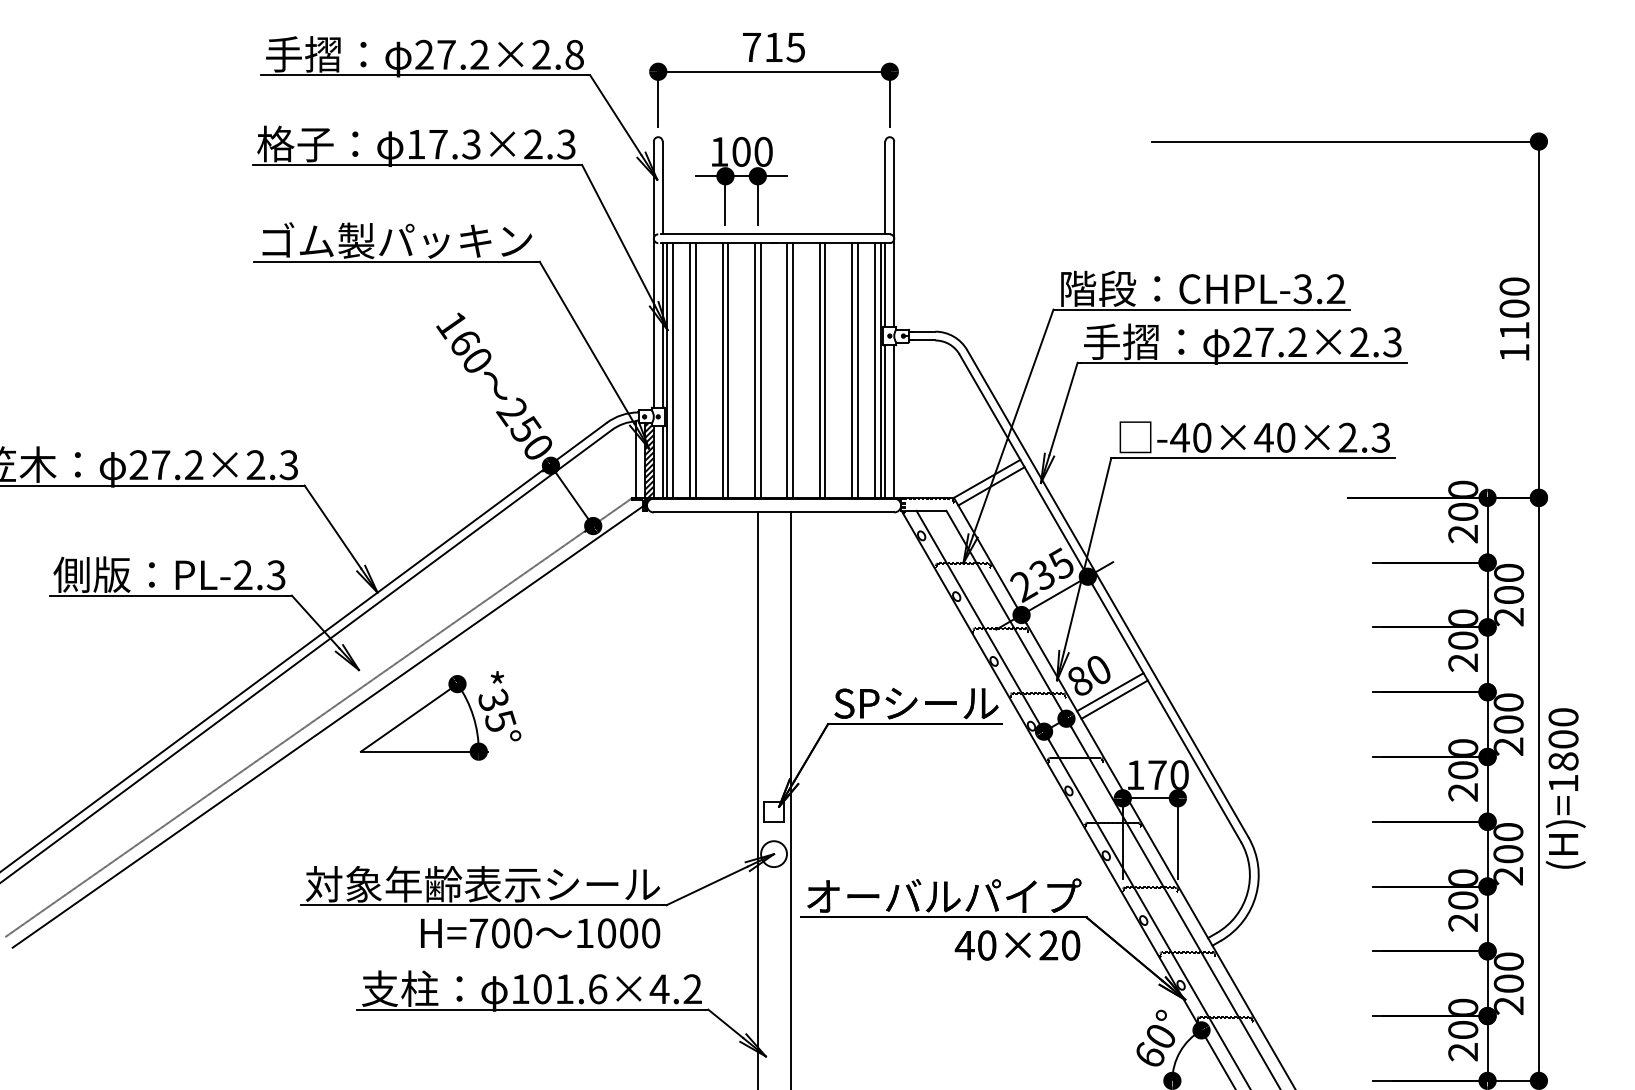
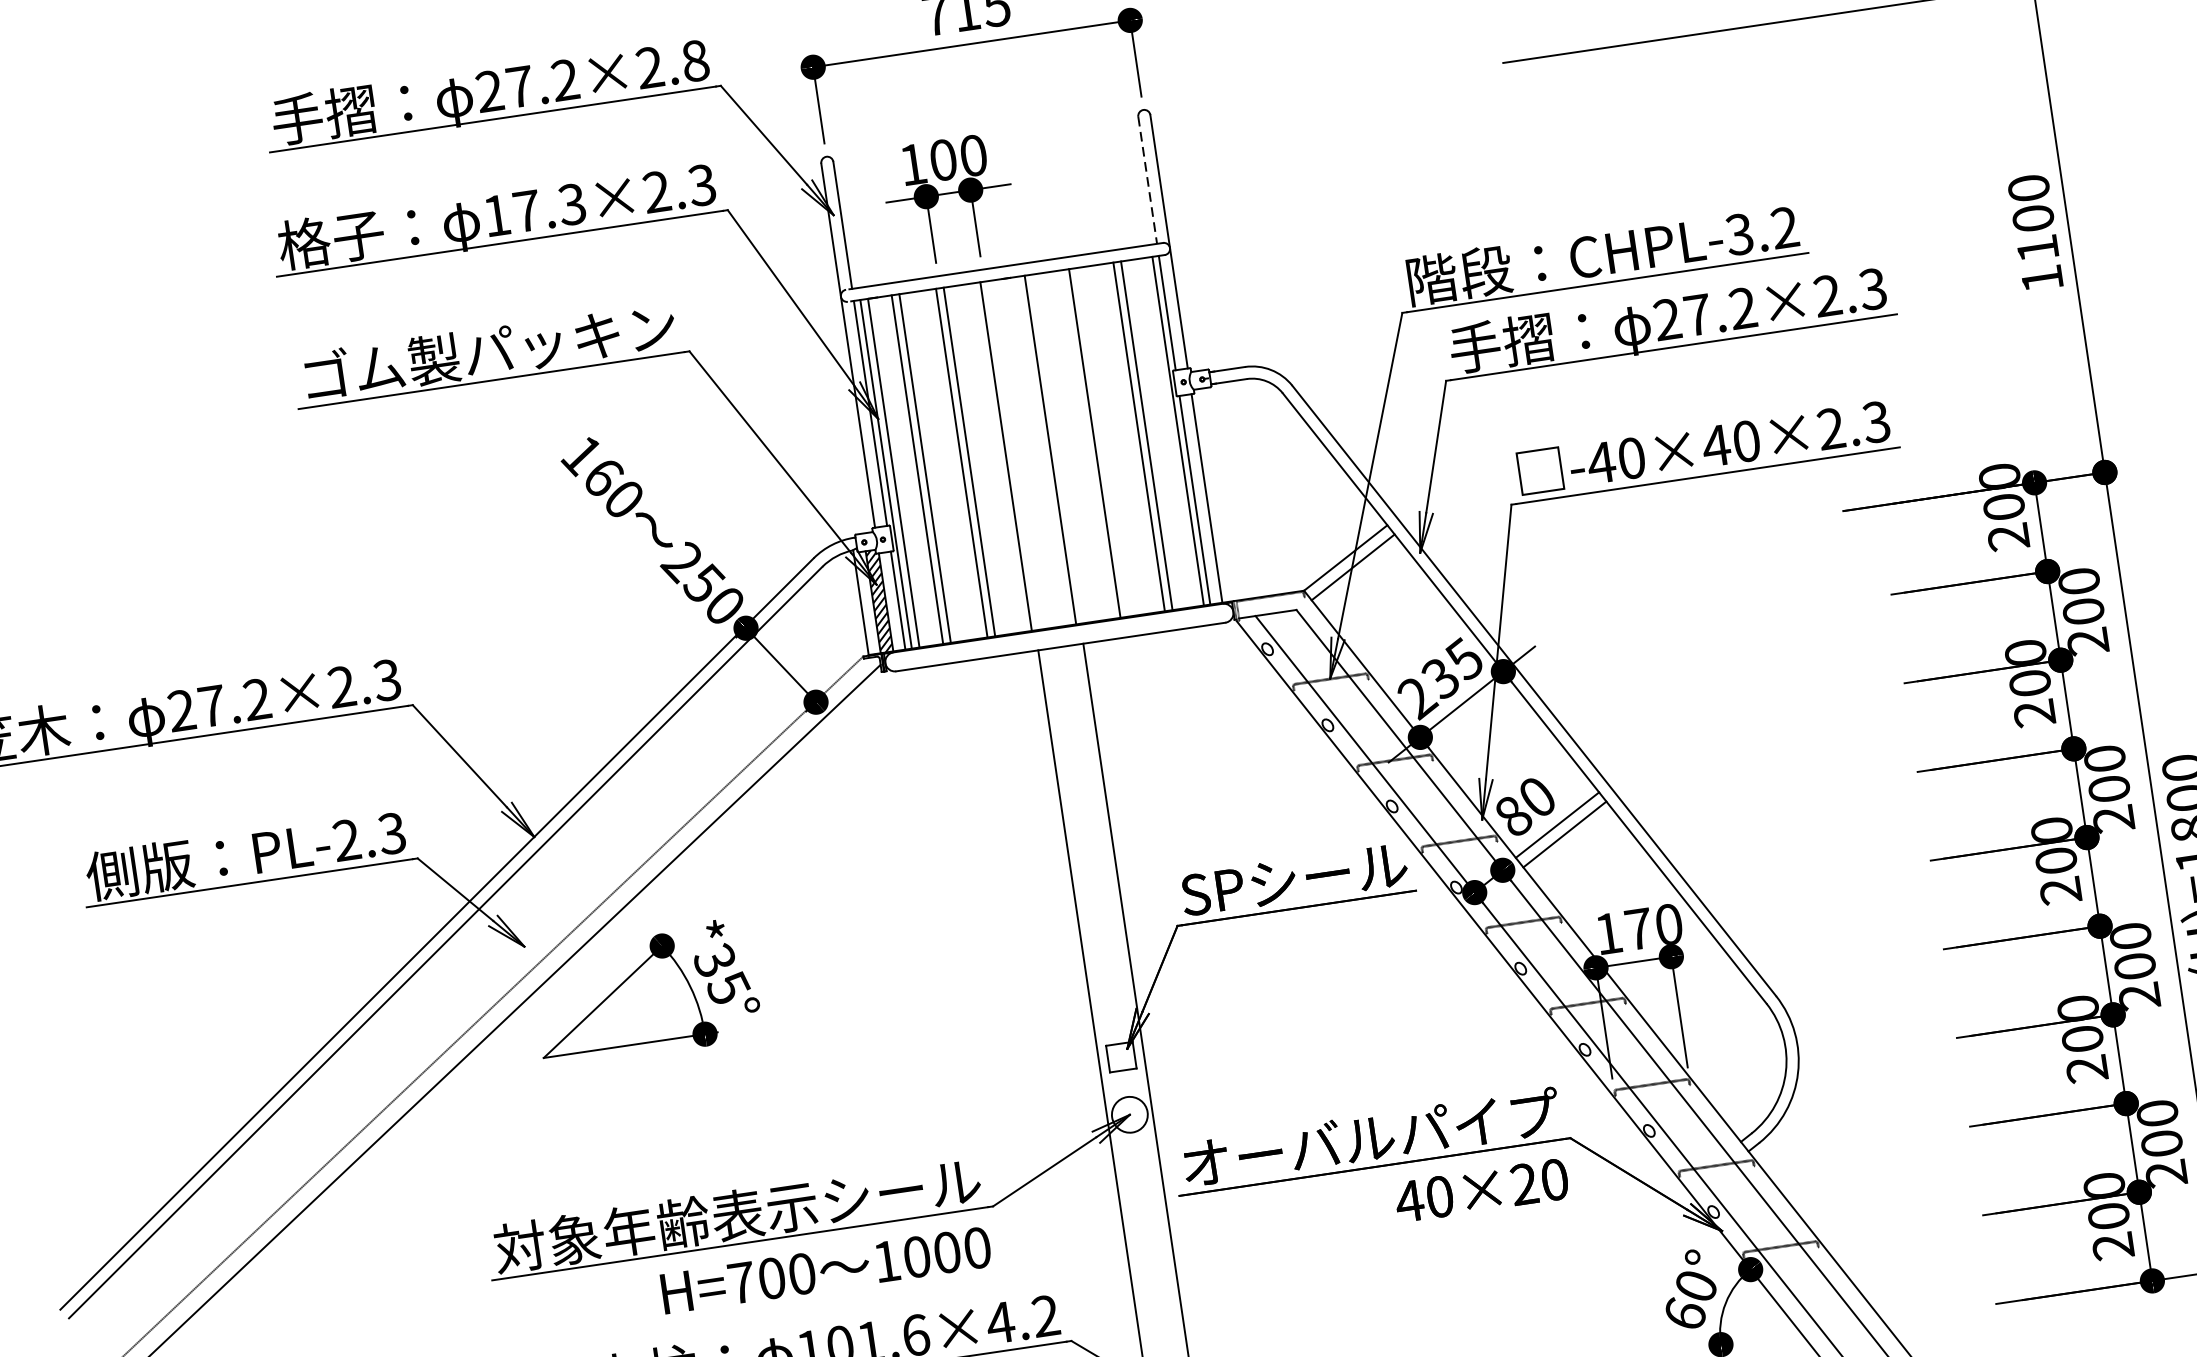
line: (885, 188) -> (1147, 181), solid -> dashed
line: (760, 370) -> (1013, 455), removed
line: (793, 370) -> (1058, 448), removed
line: (825, 370) -> (1102, 442), removed
line: (875, 370) -> (1170, 432), removed

